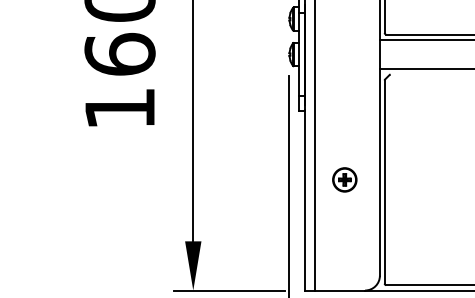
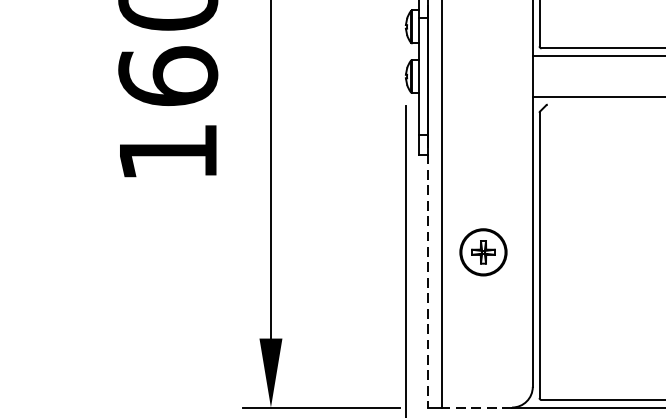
part: (344, 179) -> (483, 251), size x1.4
line: (305, 200) -> (428, 281), solid -> dashed
line: (340, 290) -> (477, 407), solid -> dashed

